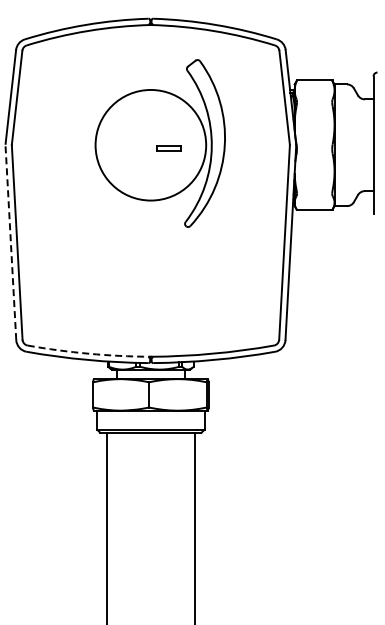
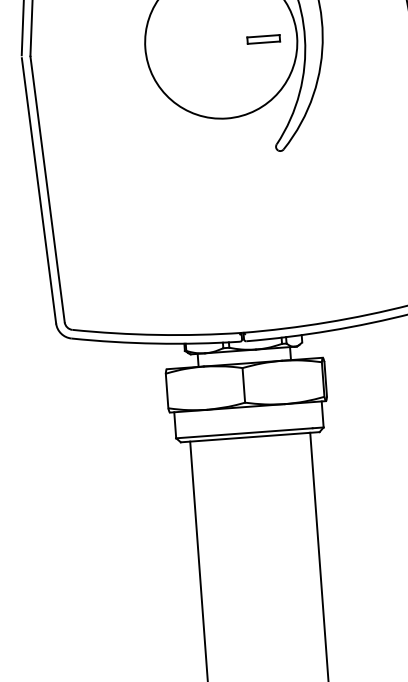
part: (168, 148) -> (263, 39), moved
line: (10, 242) -> (38, 190), dashed -> solid
arc: (89, 353) -> (157, 334), dashed -> solid

